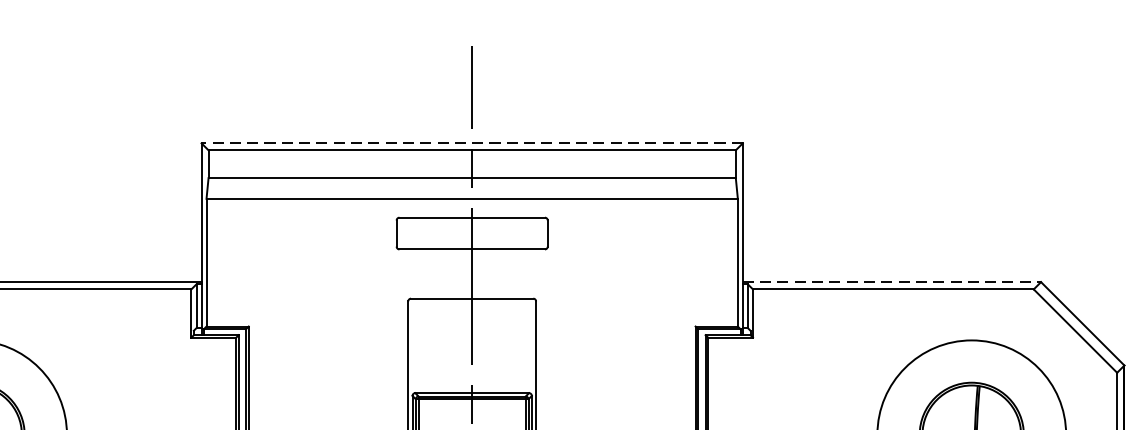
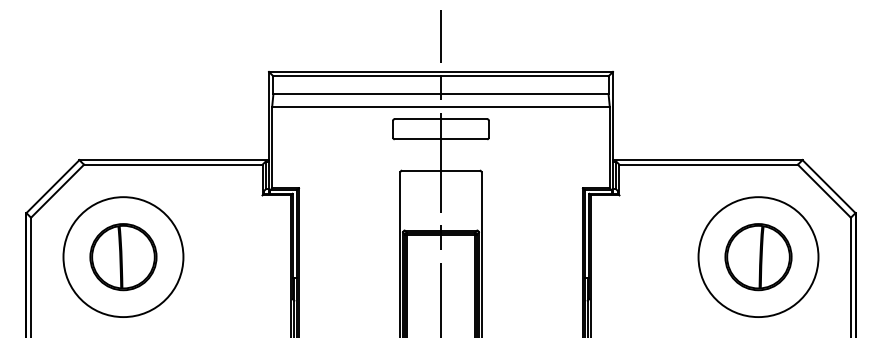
line: (472, 142) -> (441, 71), dashed -> solid
line: (891, 282) -> (707, 160), dashed -> solid

